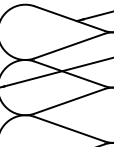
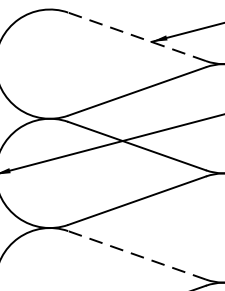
line: (69, 18) -> (137, 36), solid -> dashed
line: (69, 129) -> (137, 256), solid -> dashed

